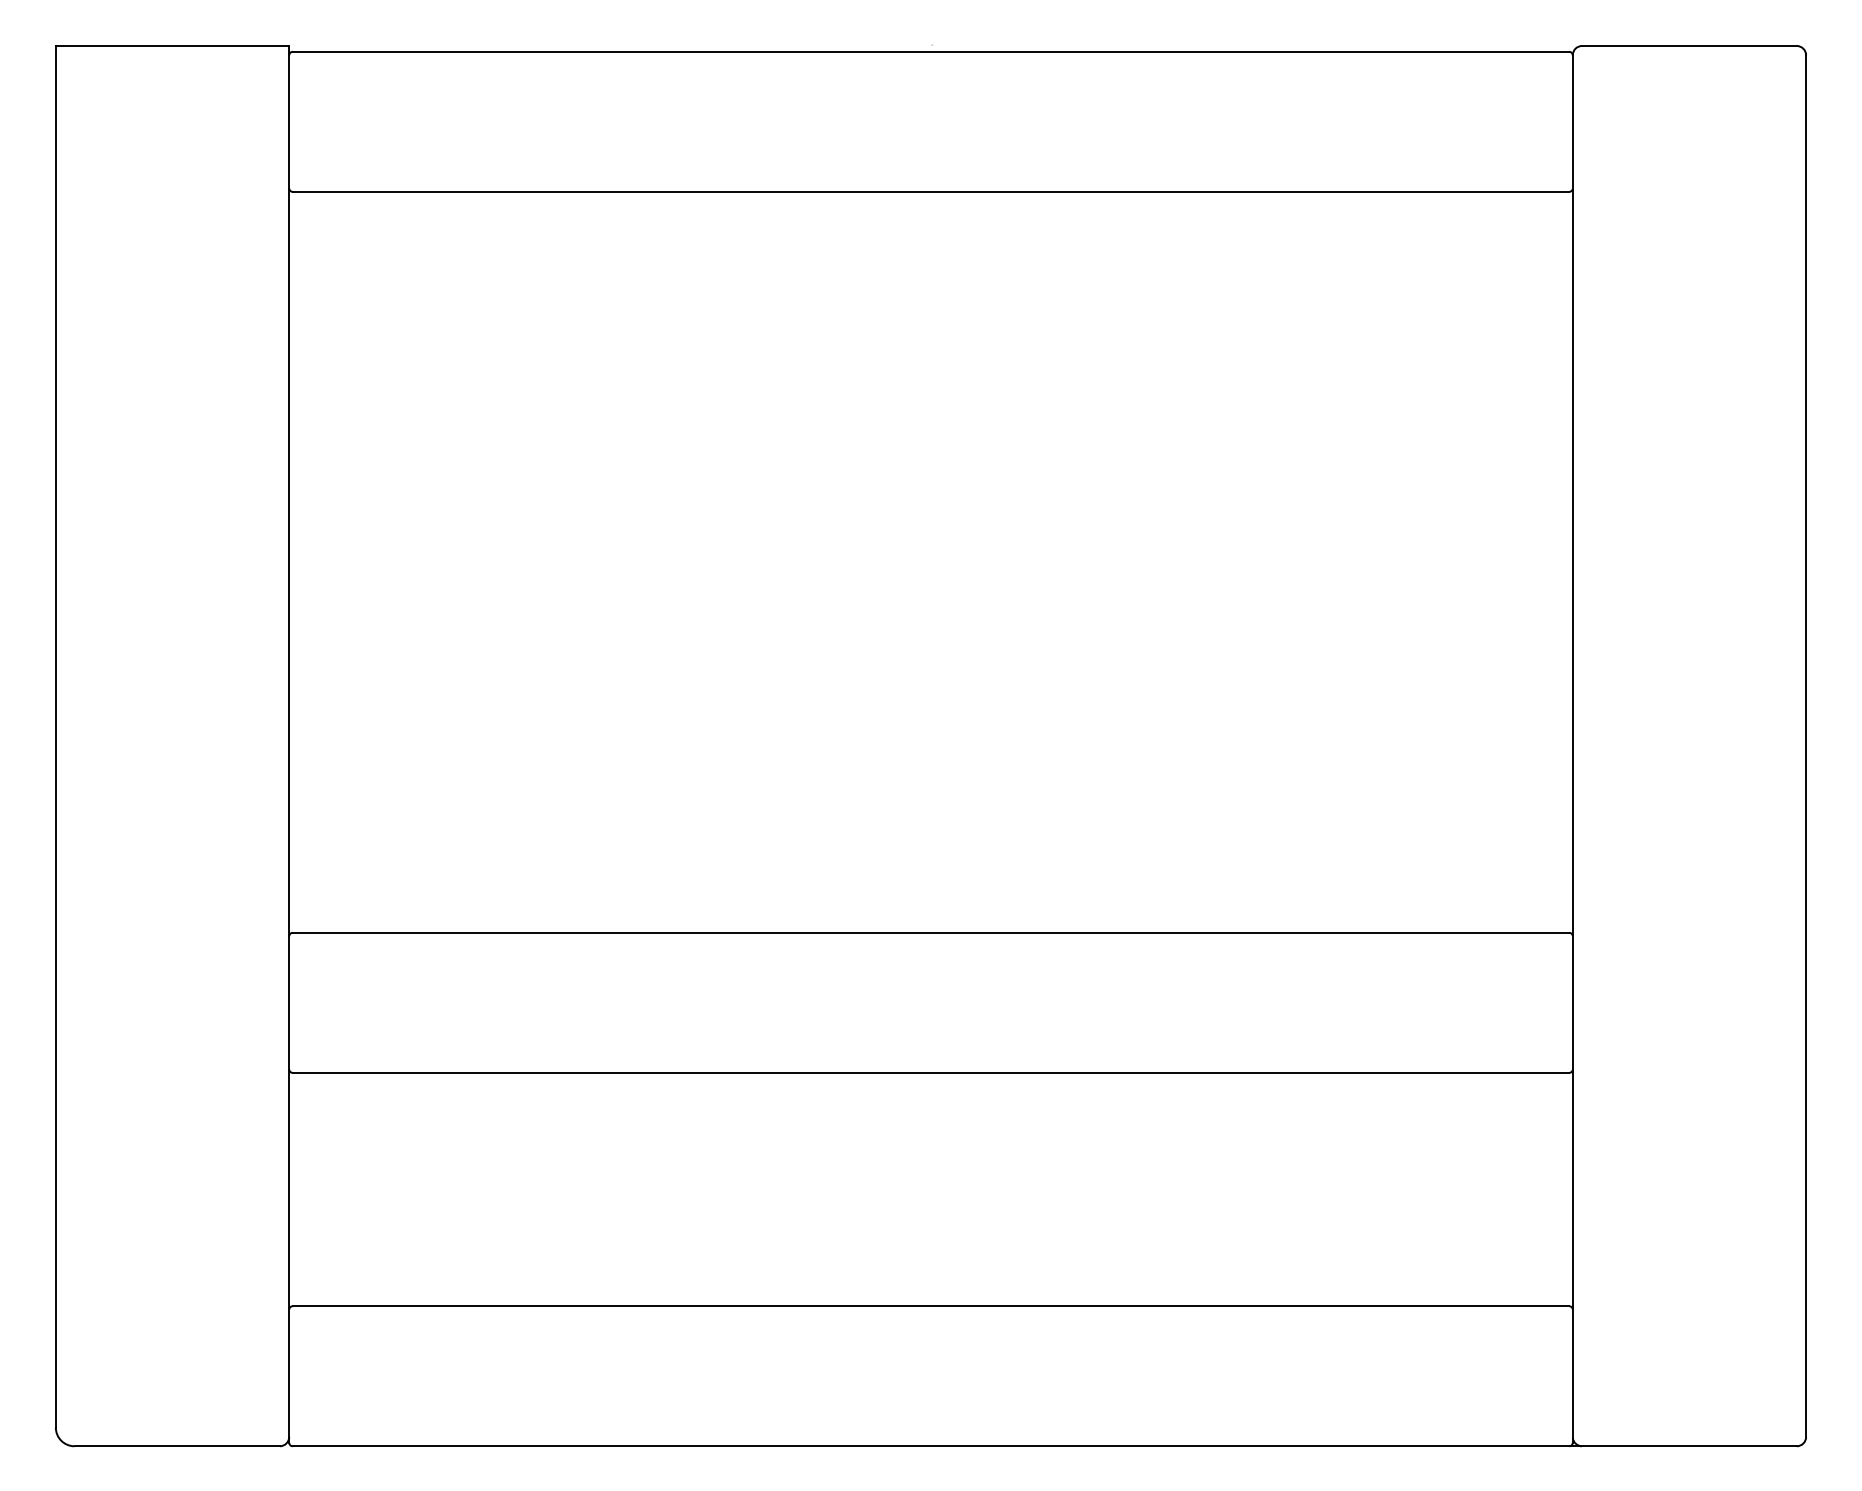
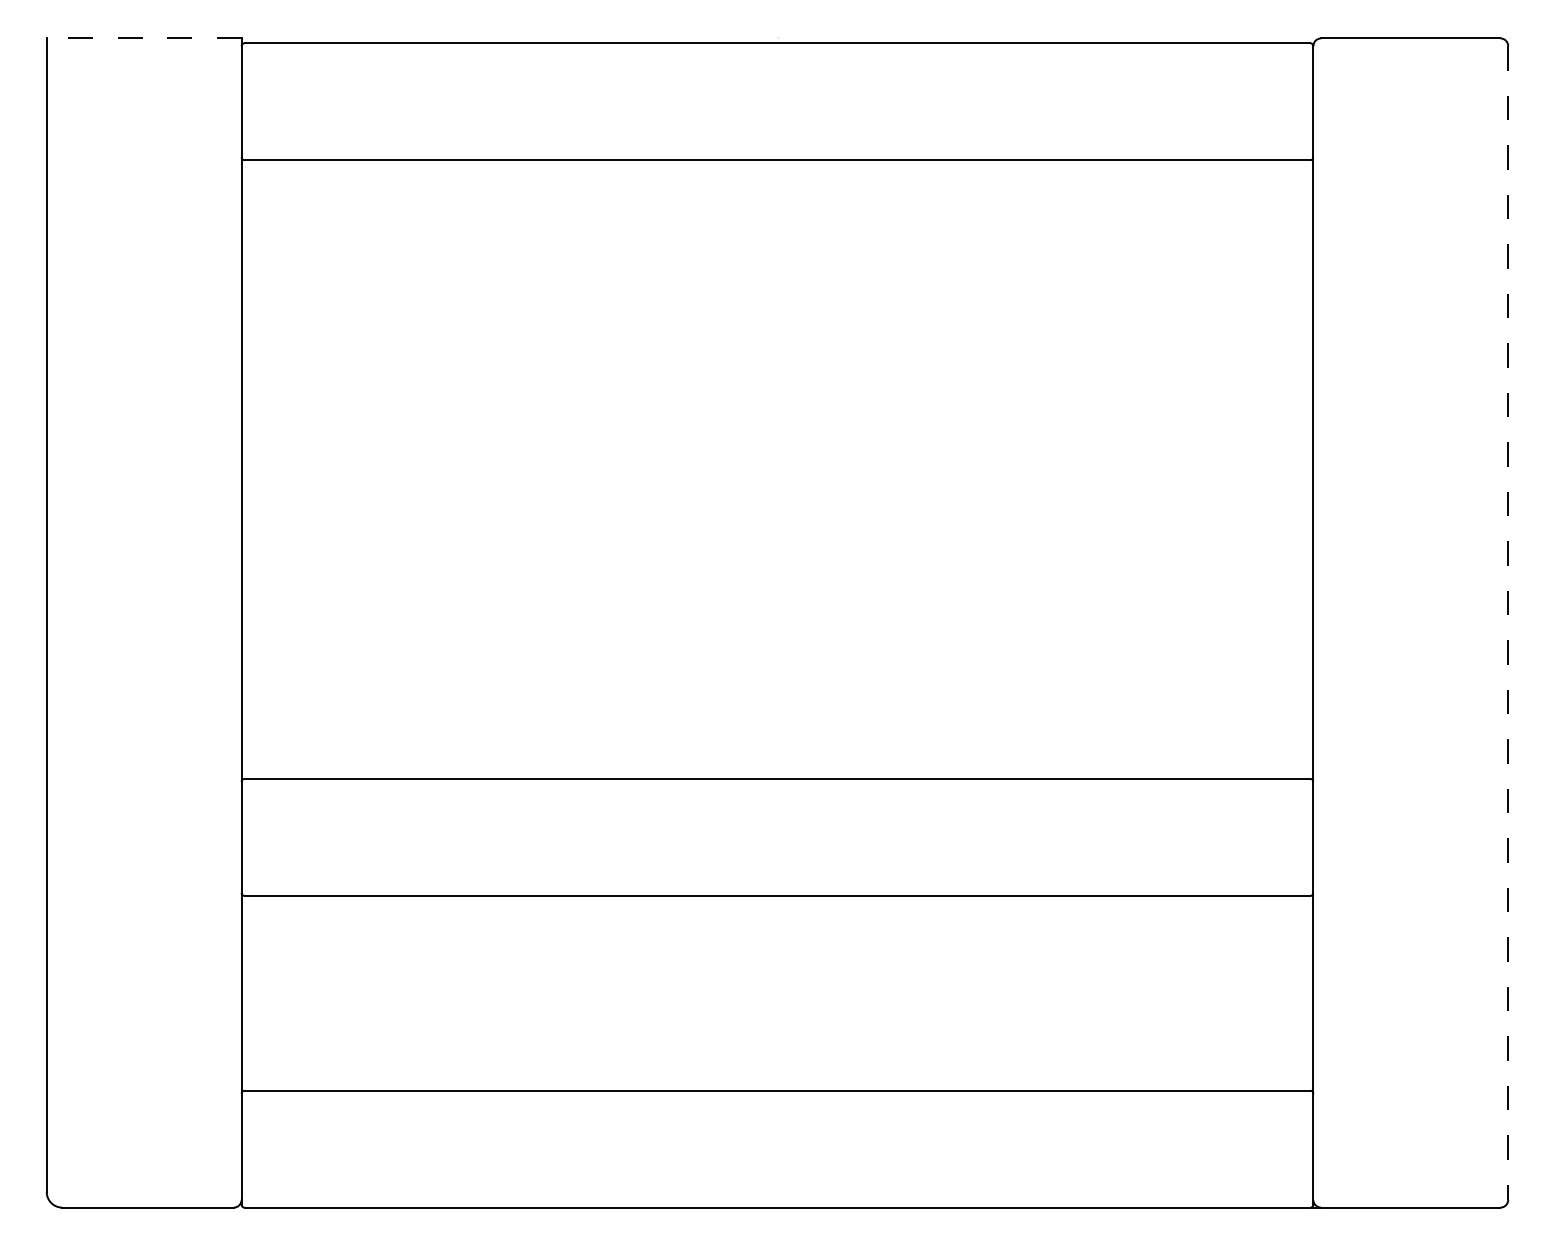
line: (172, 46) -> (144, 38), solid -> dashed
line: (1806, 746) -> (1508, 623), solid -> dashed

